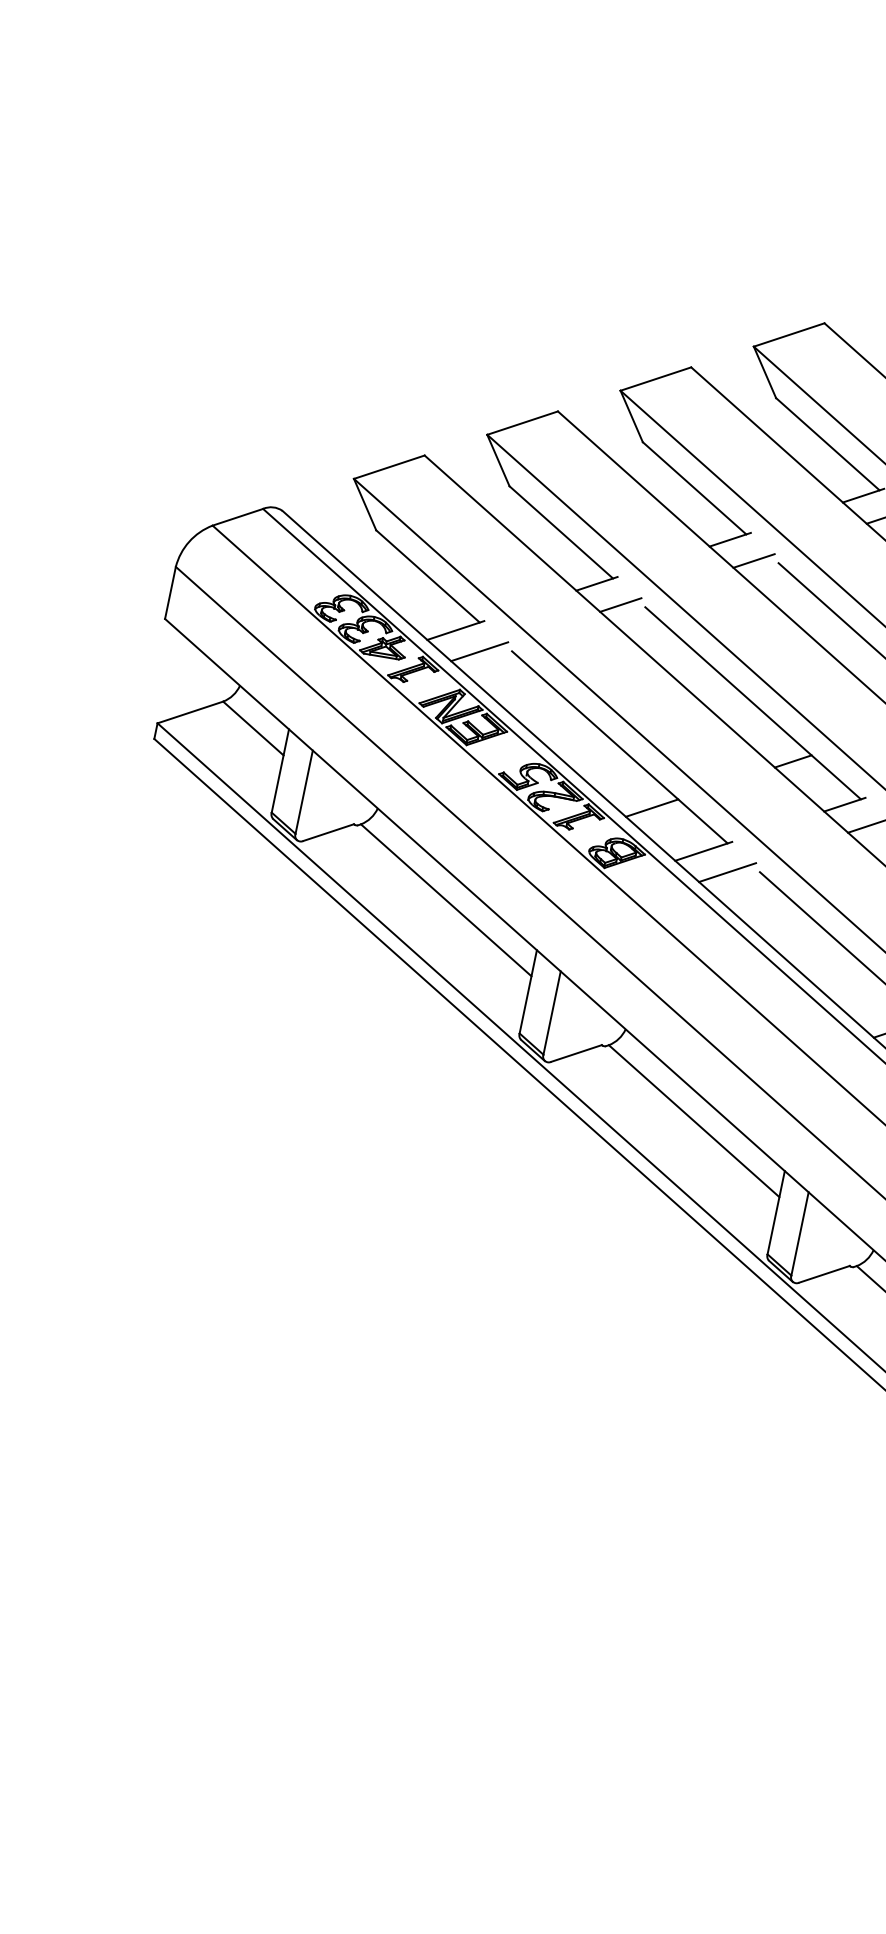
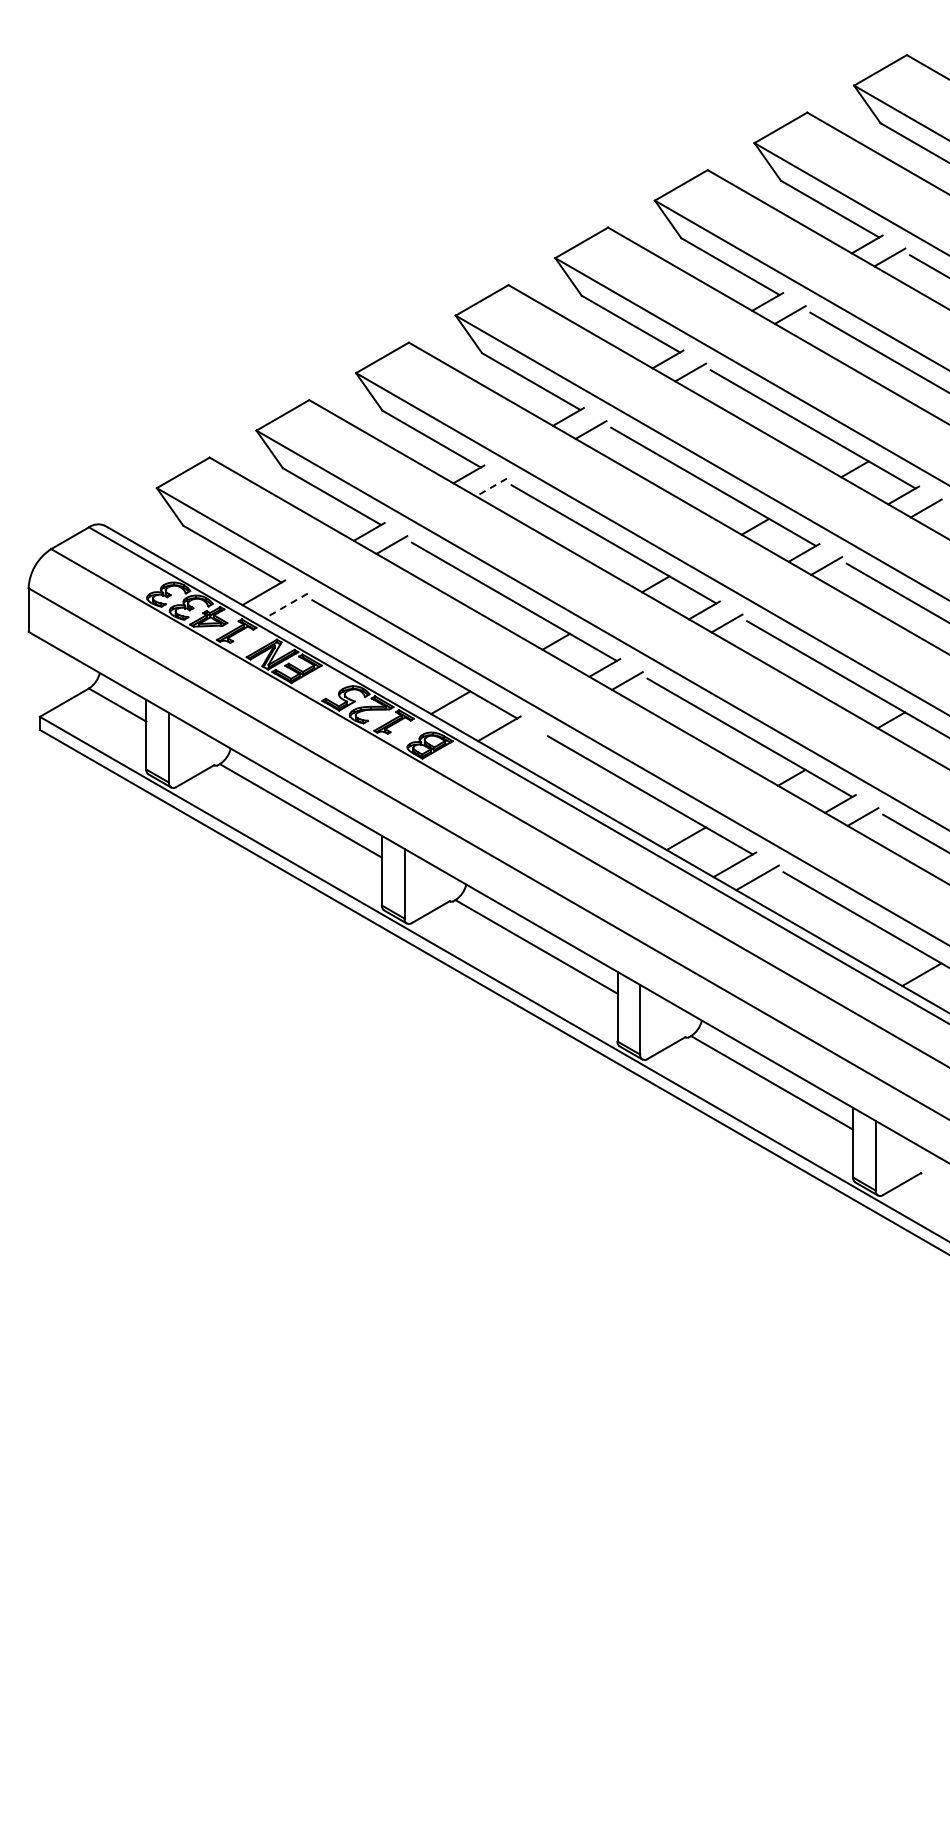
line: (754, 560) -> (491, 487), solid -> dashed
line: (479, 651) -> (286, 605), solid -> dashed
line: (727, 871) -> (521, 741), removed

